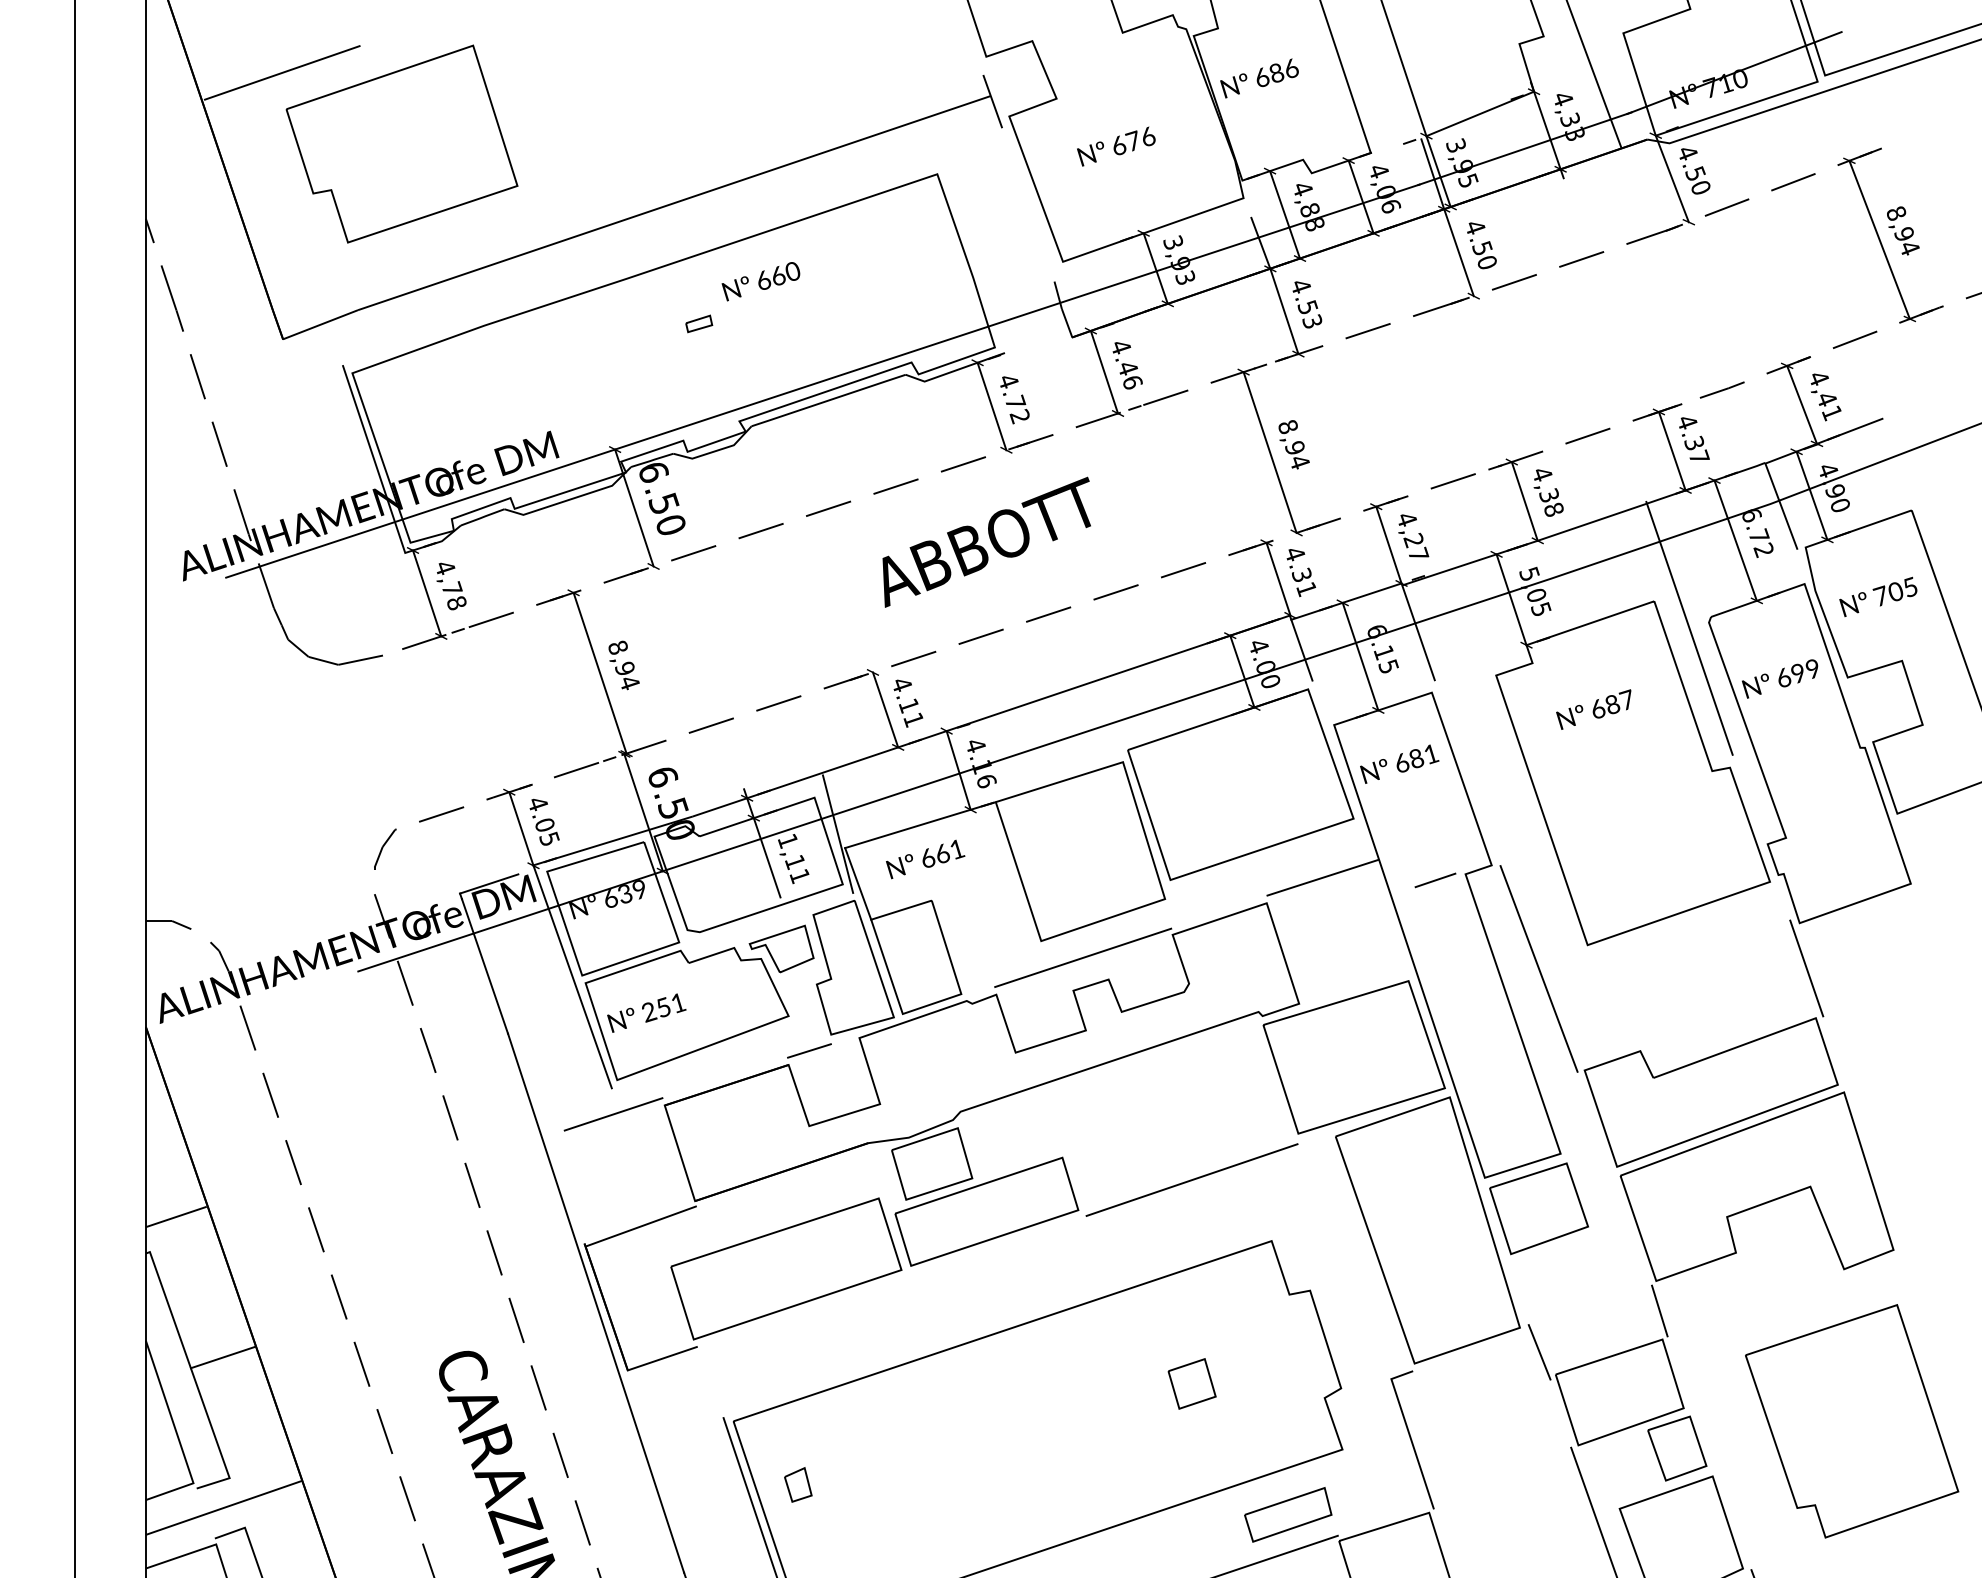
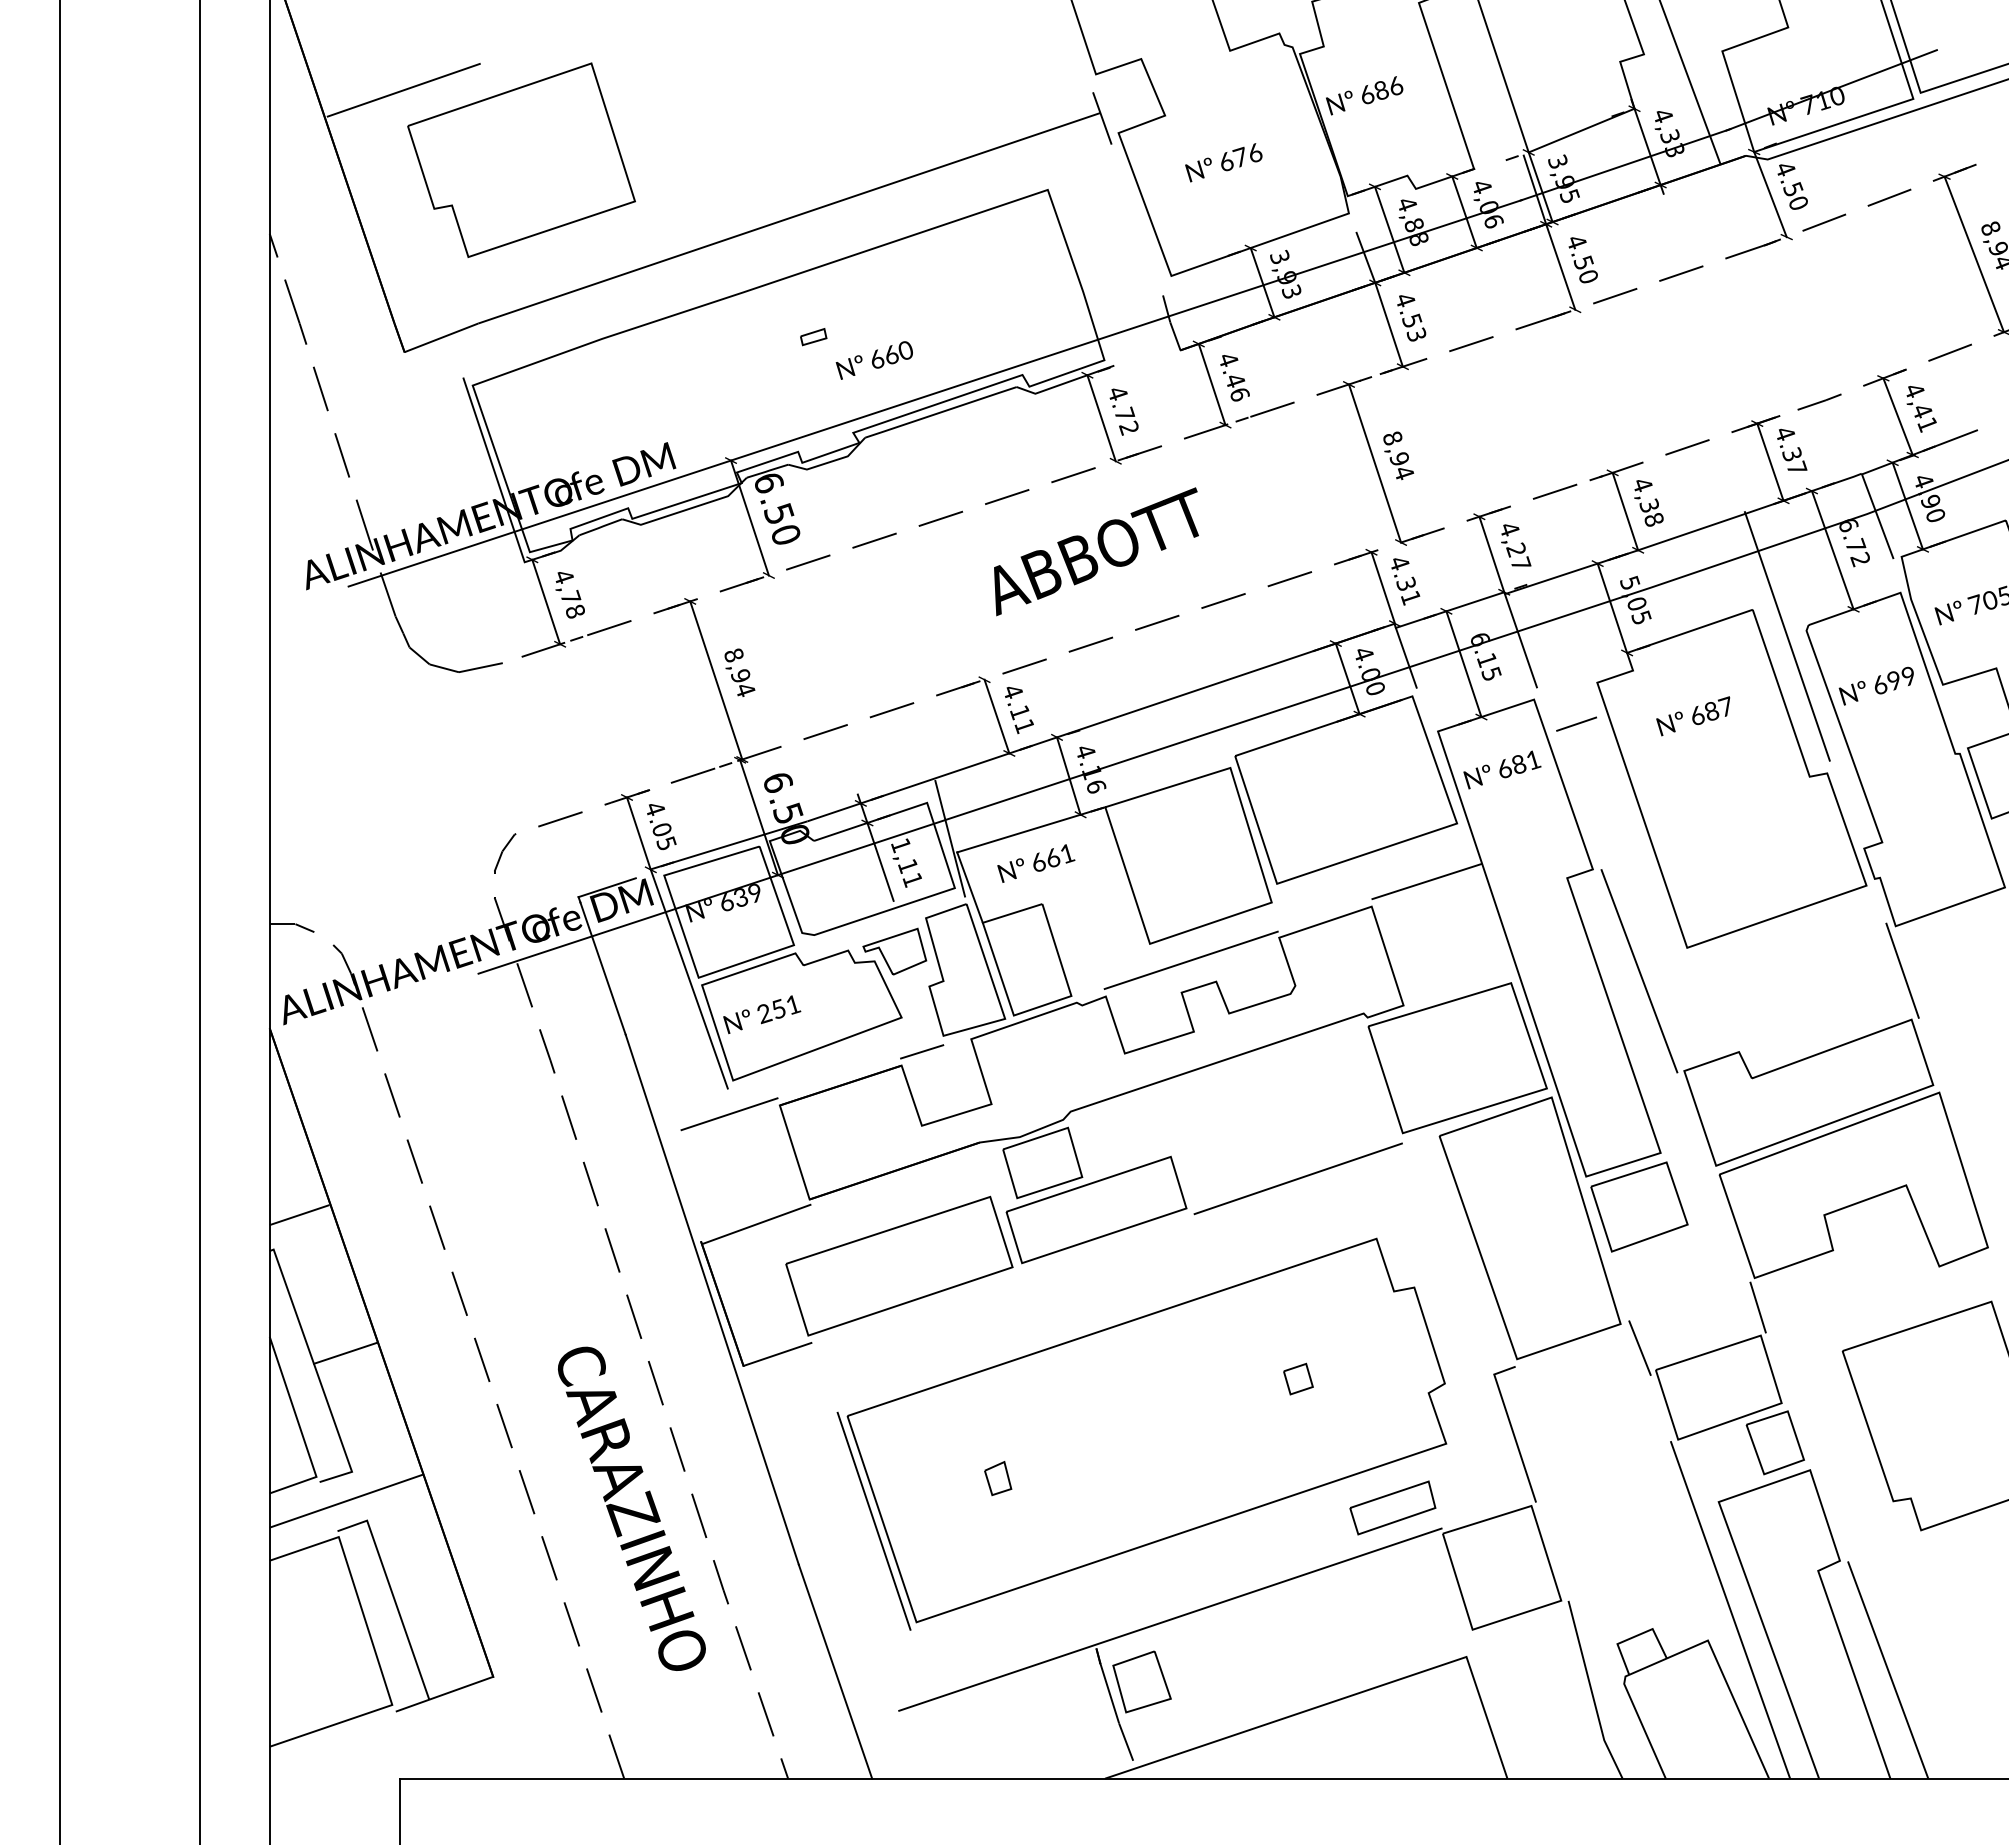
text: (760, 281) -> (873, 360), moved
line: (1435, 879) -> (1576, 723), moved
part: (1192, 1383) -> (1298, 1378), size x0.62
part: (798, 1484) -> (998, 1478), moved

